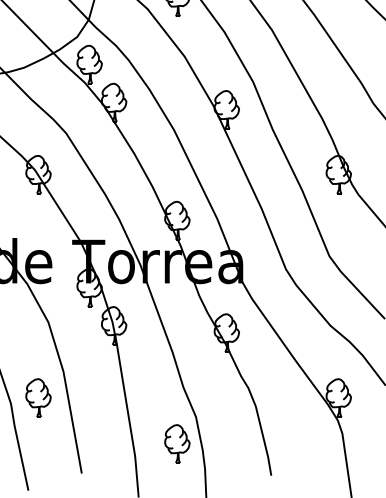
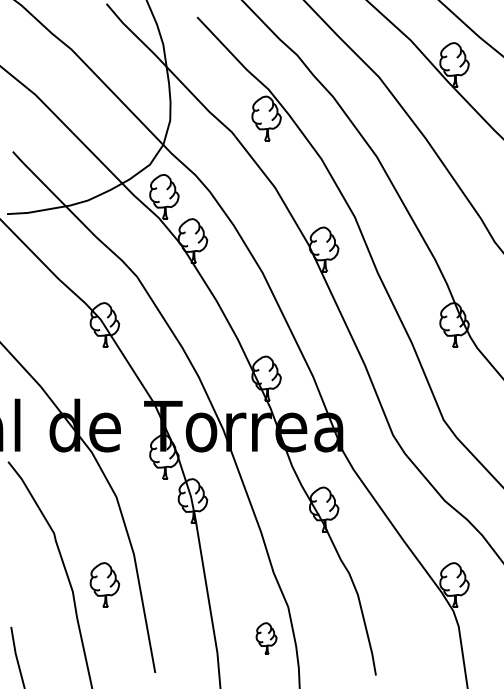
part: (177, 443) -> (266, 638), size x0.7

